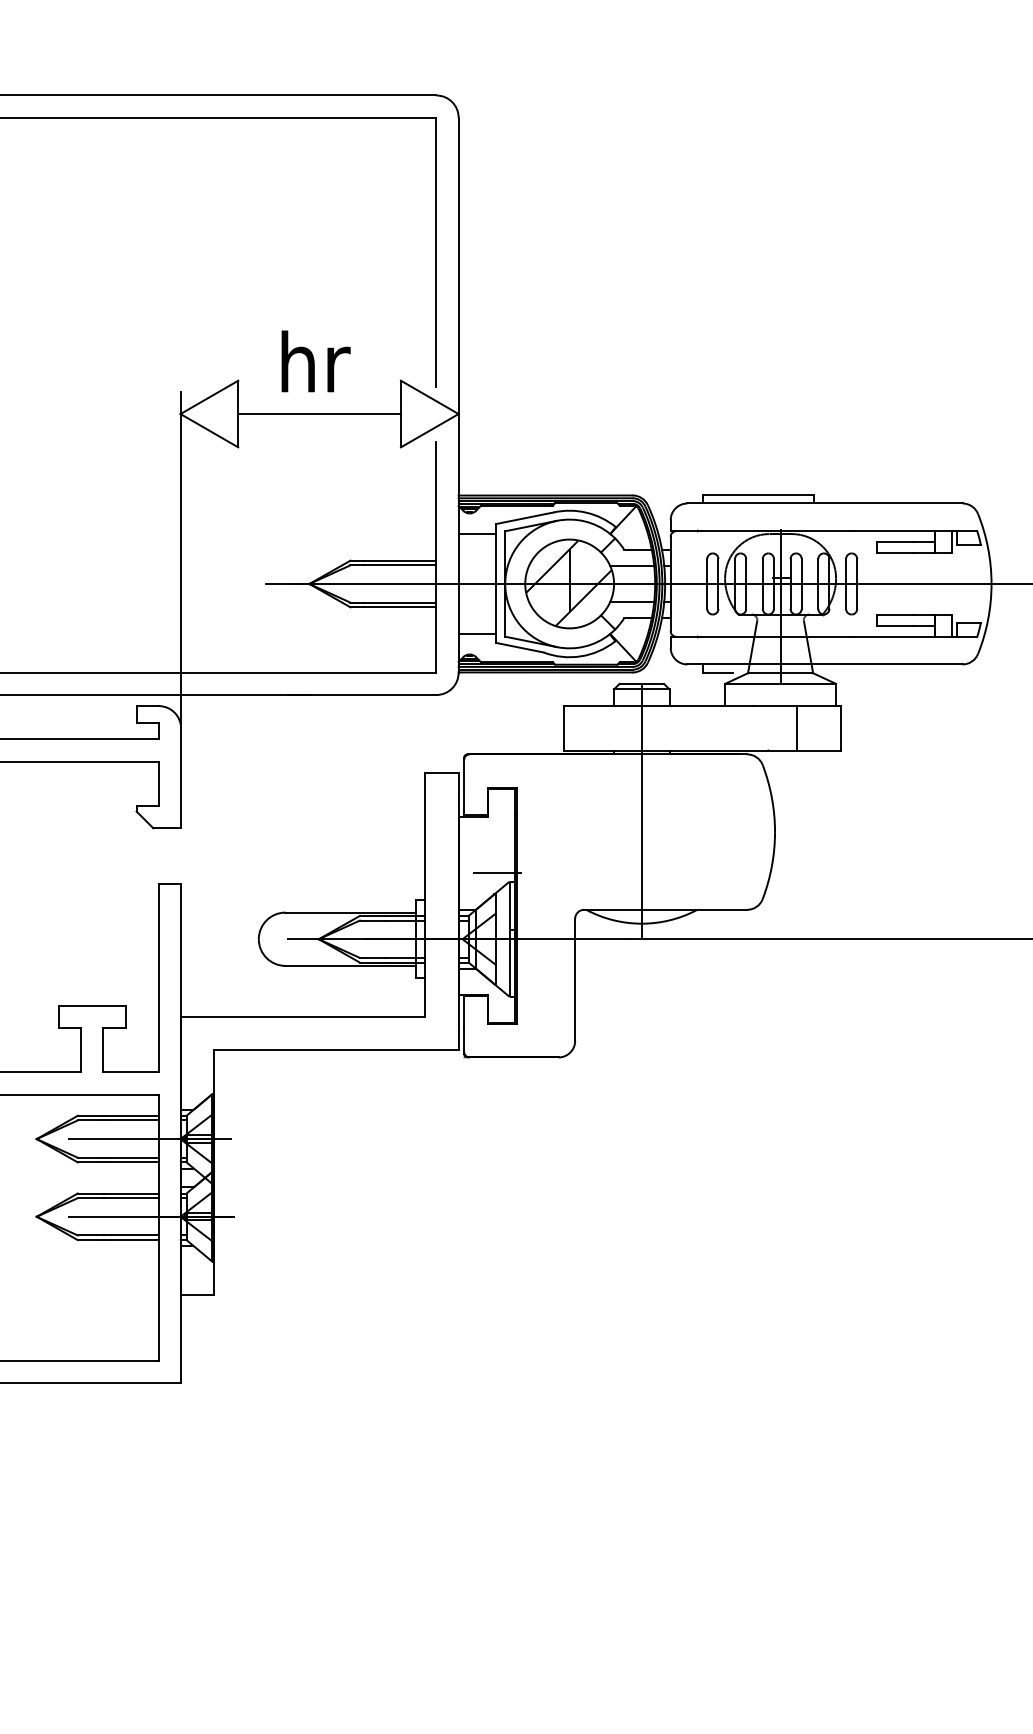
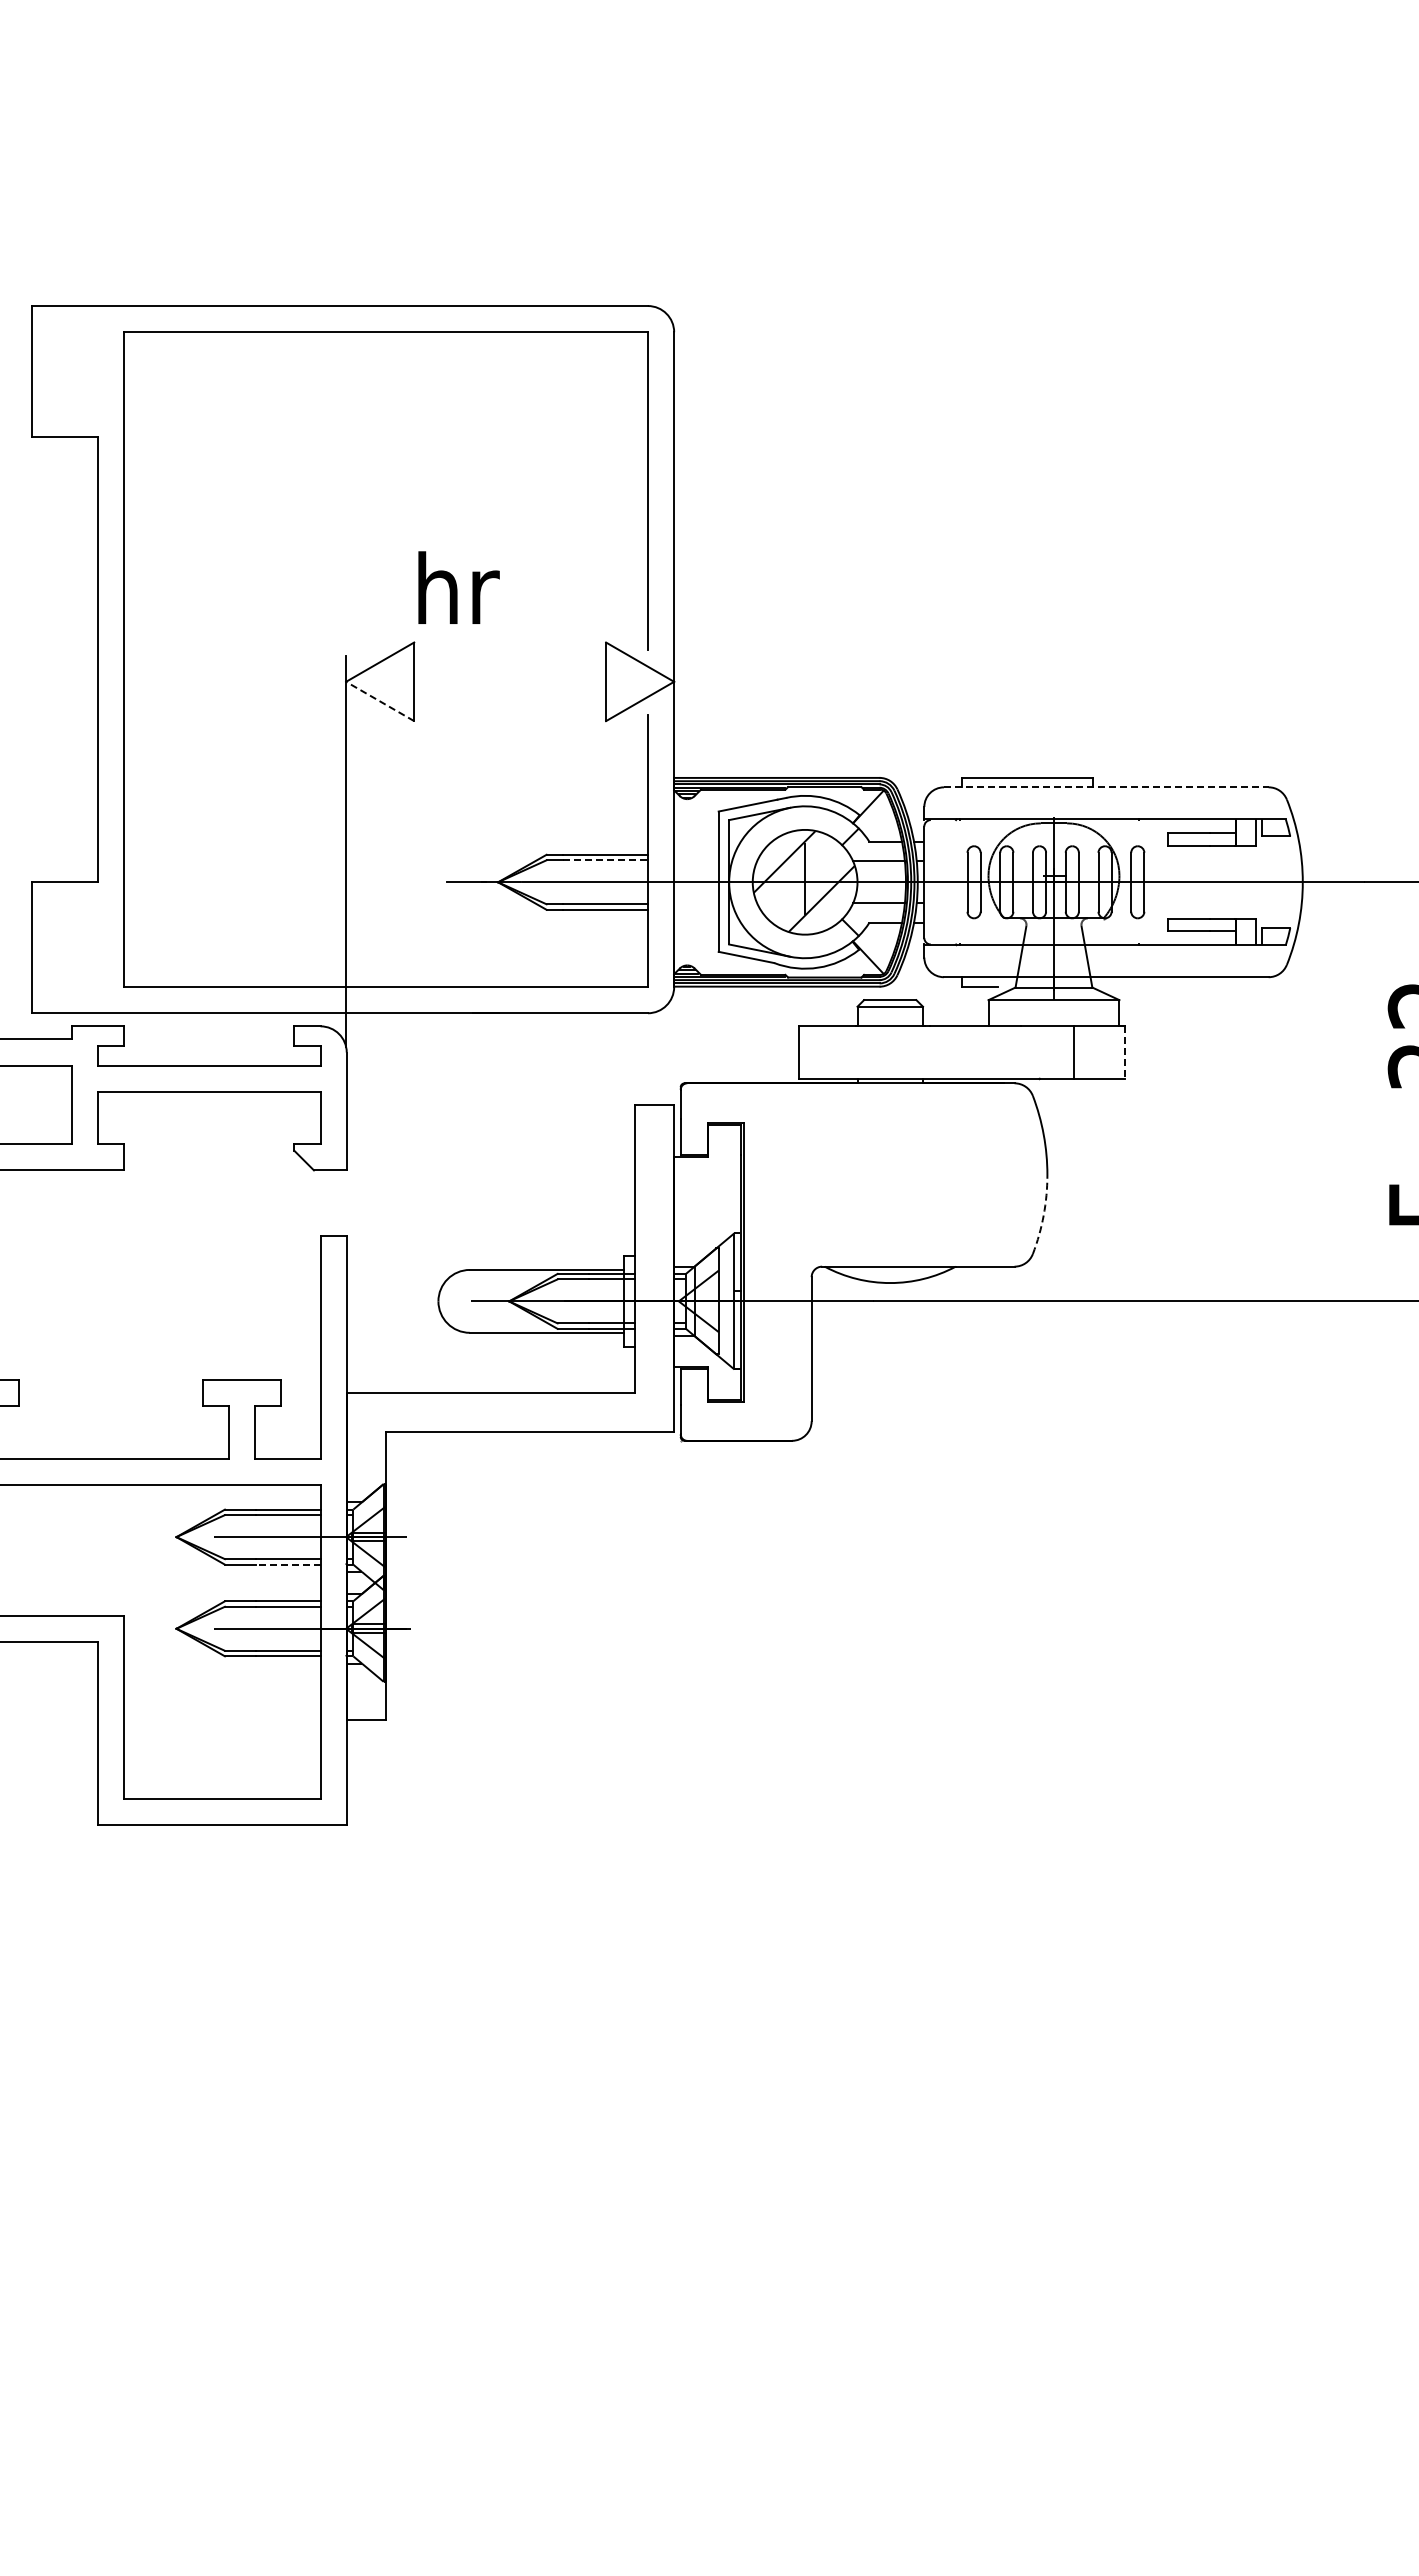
text: (315, 361) -> (458, 587), moved
line: (319, 413) -> (510, 681), removed
line: (208, 430) -> (379, 701), solid -> dashed
line: (825, 503) -> (1106, 787), solid -> dashed
line: (477, 534) -> (696, 823), removed
line: (400, 565) -> (605, 860), solid -> dashed
line: (477, 634) -> (696, 941), removed
line: (841, 729) -> (1125, 1053), solid -> dashed
line: (642, 811) -> (890, 1150), removed
arc: (771, 866) -> (1043, 1215), solid -> dashed
line: (497, 872) -> (719, 1222), removed
line: (130, 1162) -> (287, 1564), solid -> dashed

